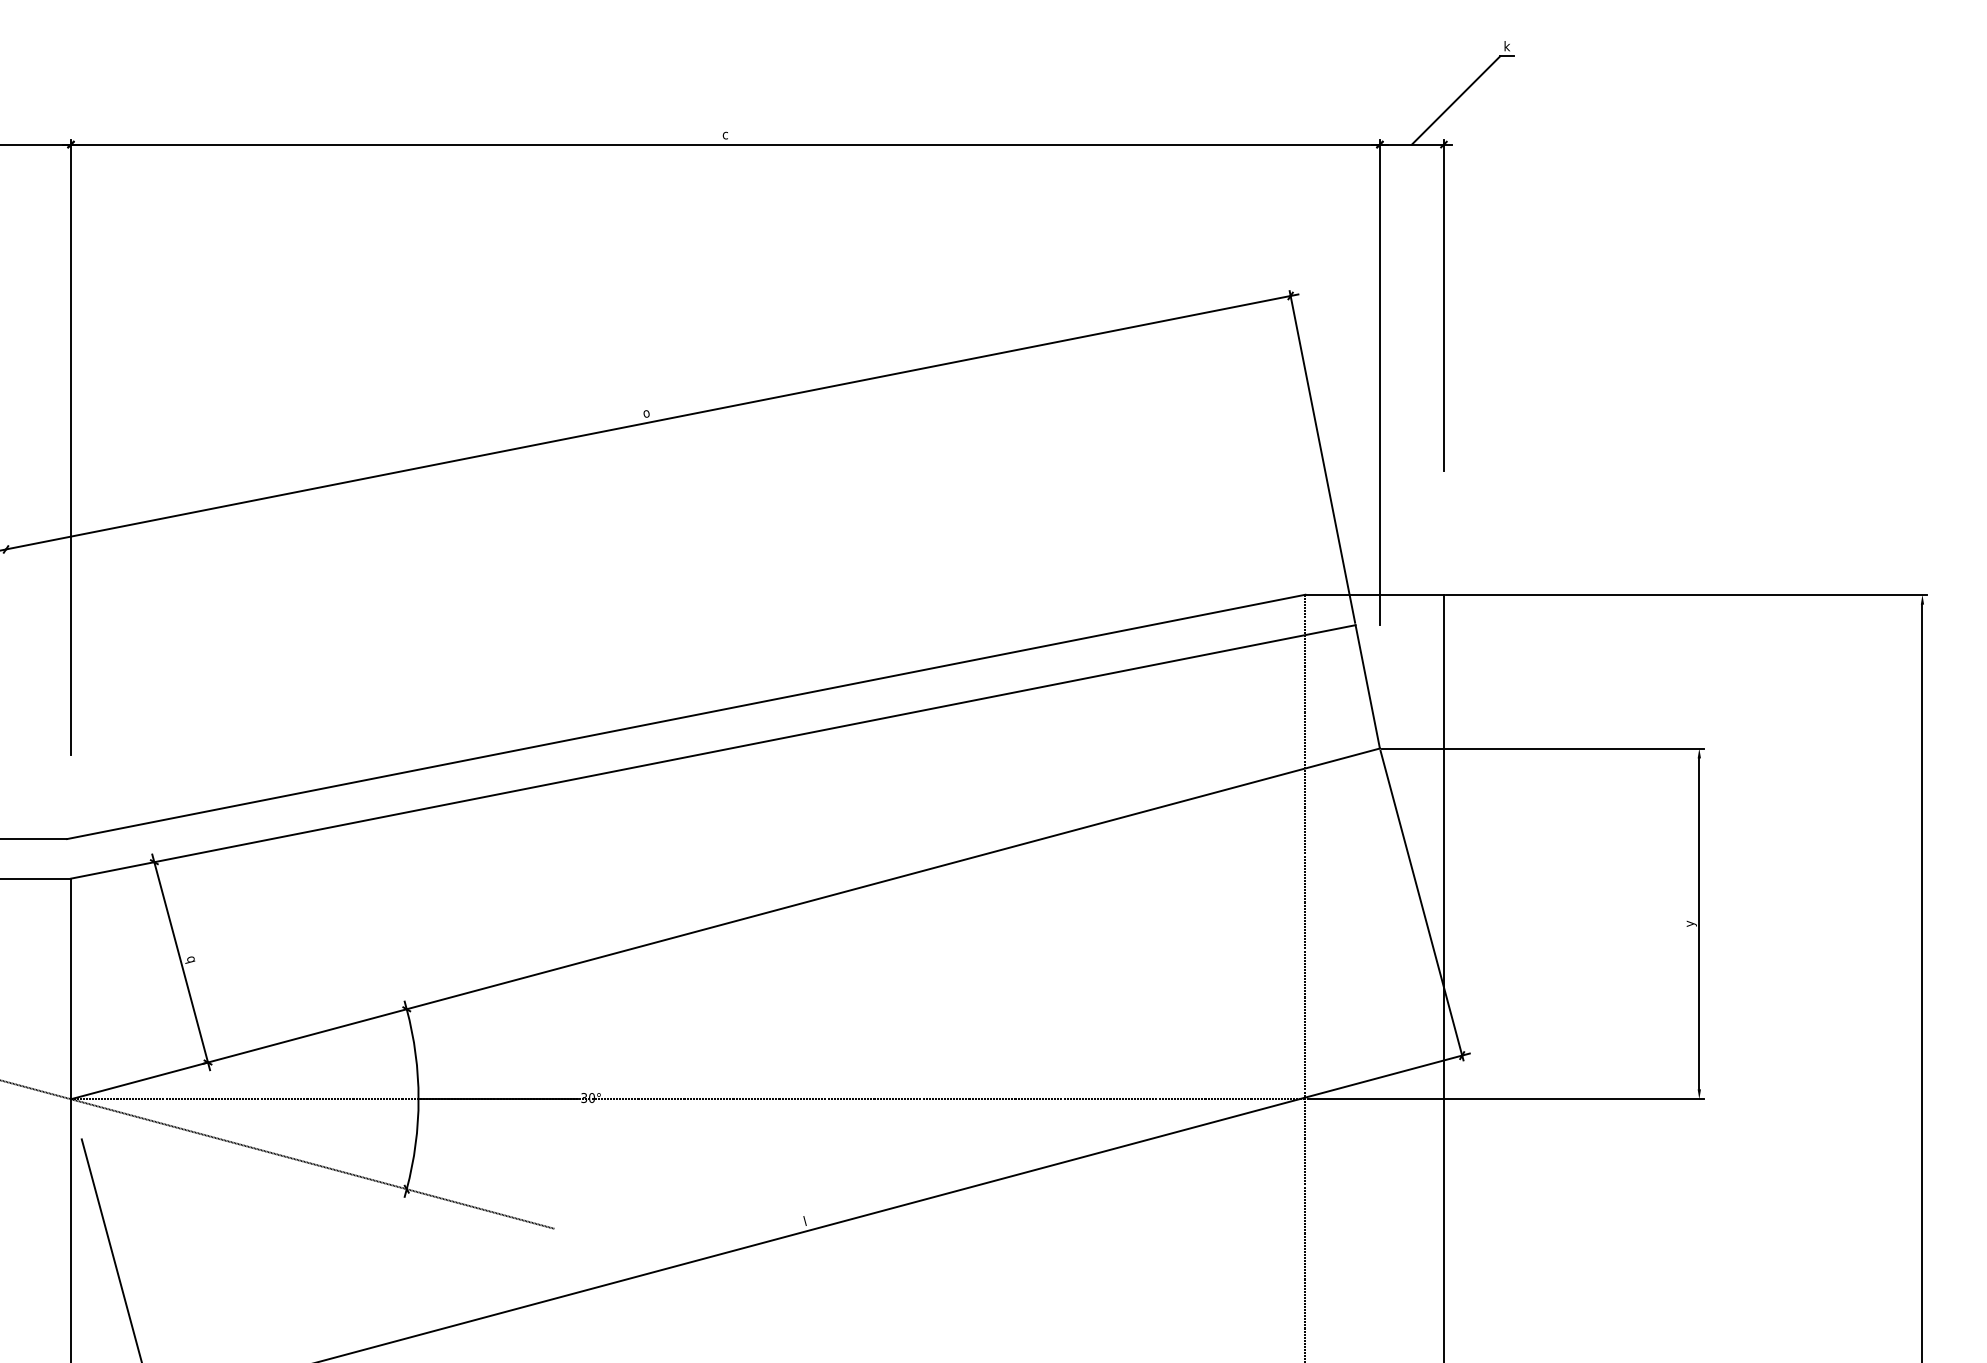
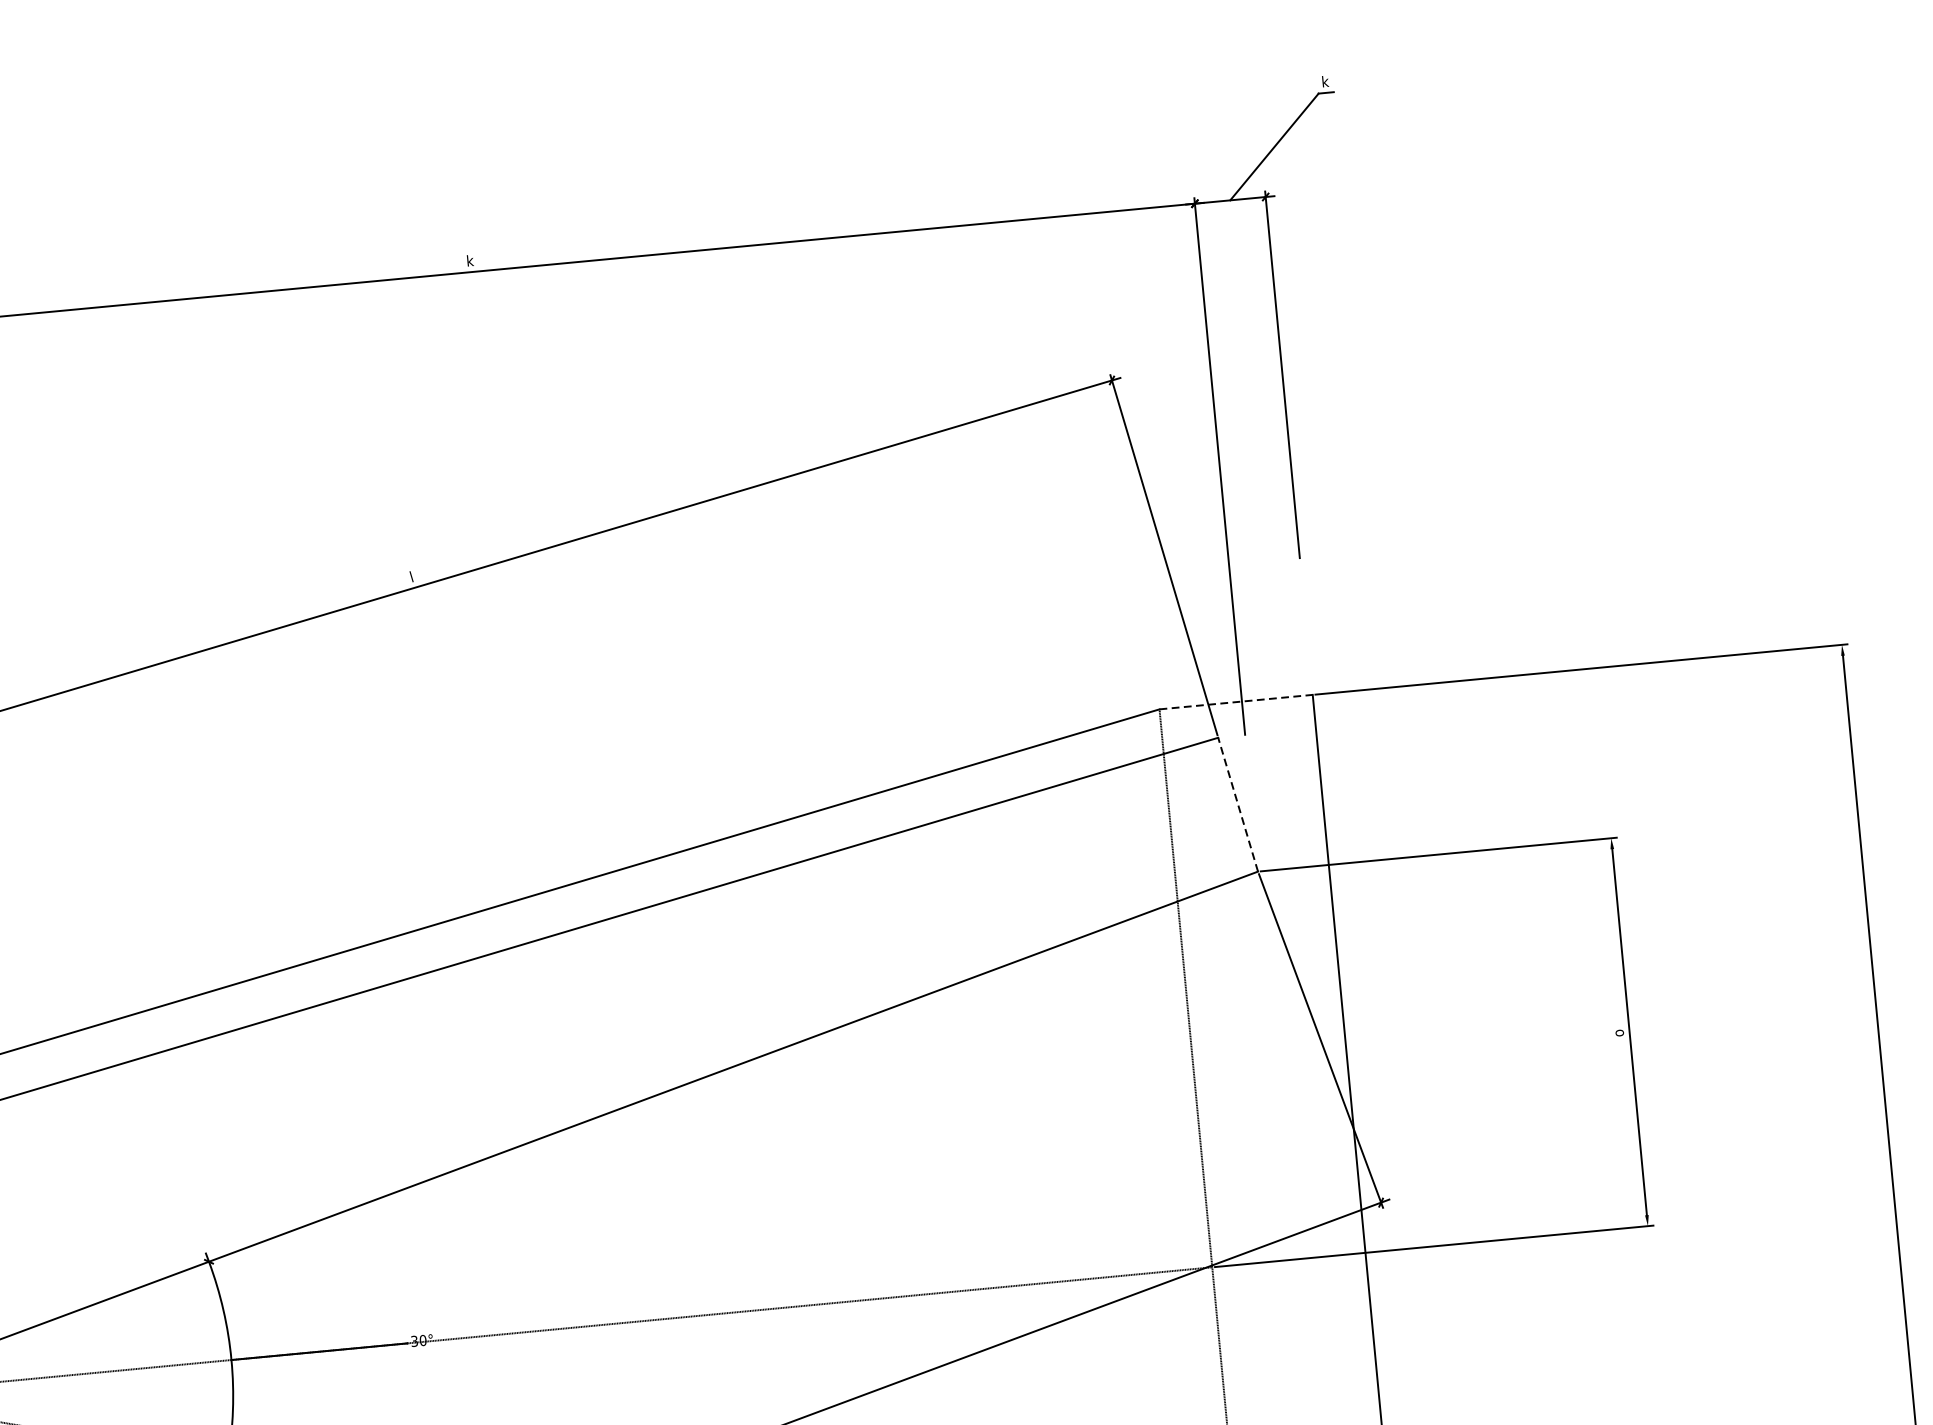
text: (725, 134) -> (470, 260), c -> k
text: (646, 412) -> (411, 576), o -> l
line: (1375, 594) -> (1237, 701), solid -> dashed
line: (1367, 686) -> (1237, 804), solid -> dashed
text: (1691, 923) -> (1620, 1032), y -> o

